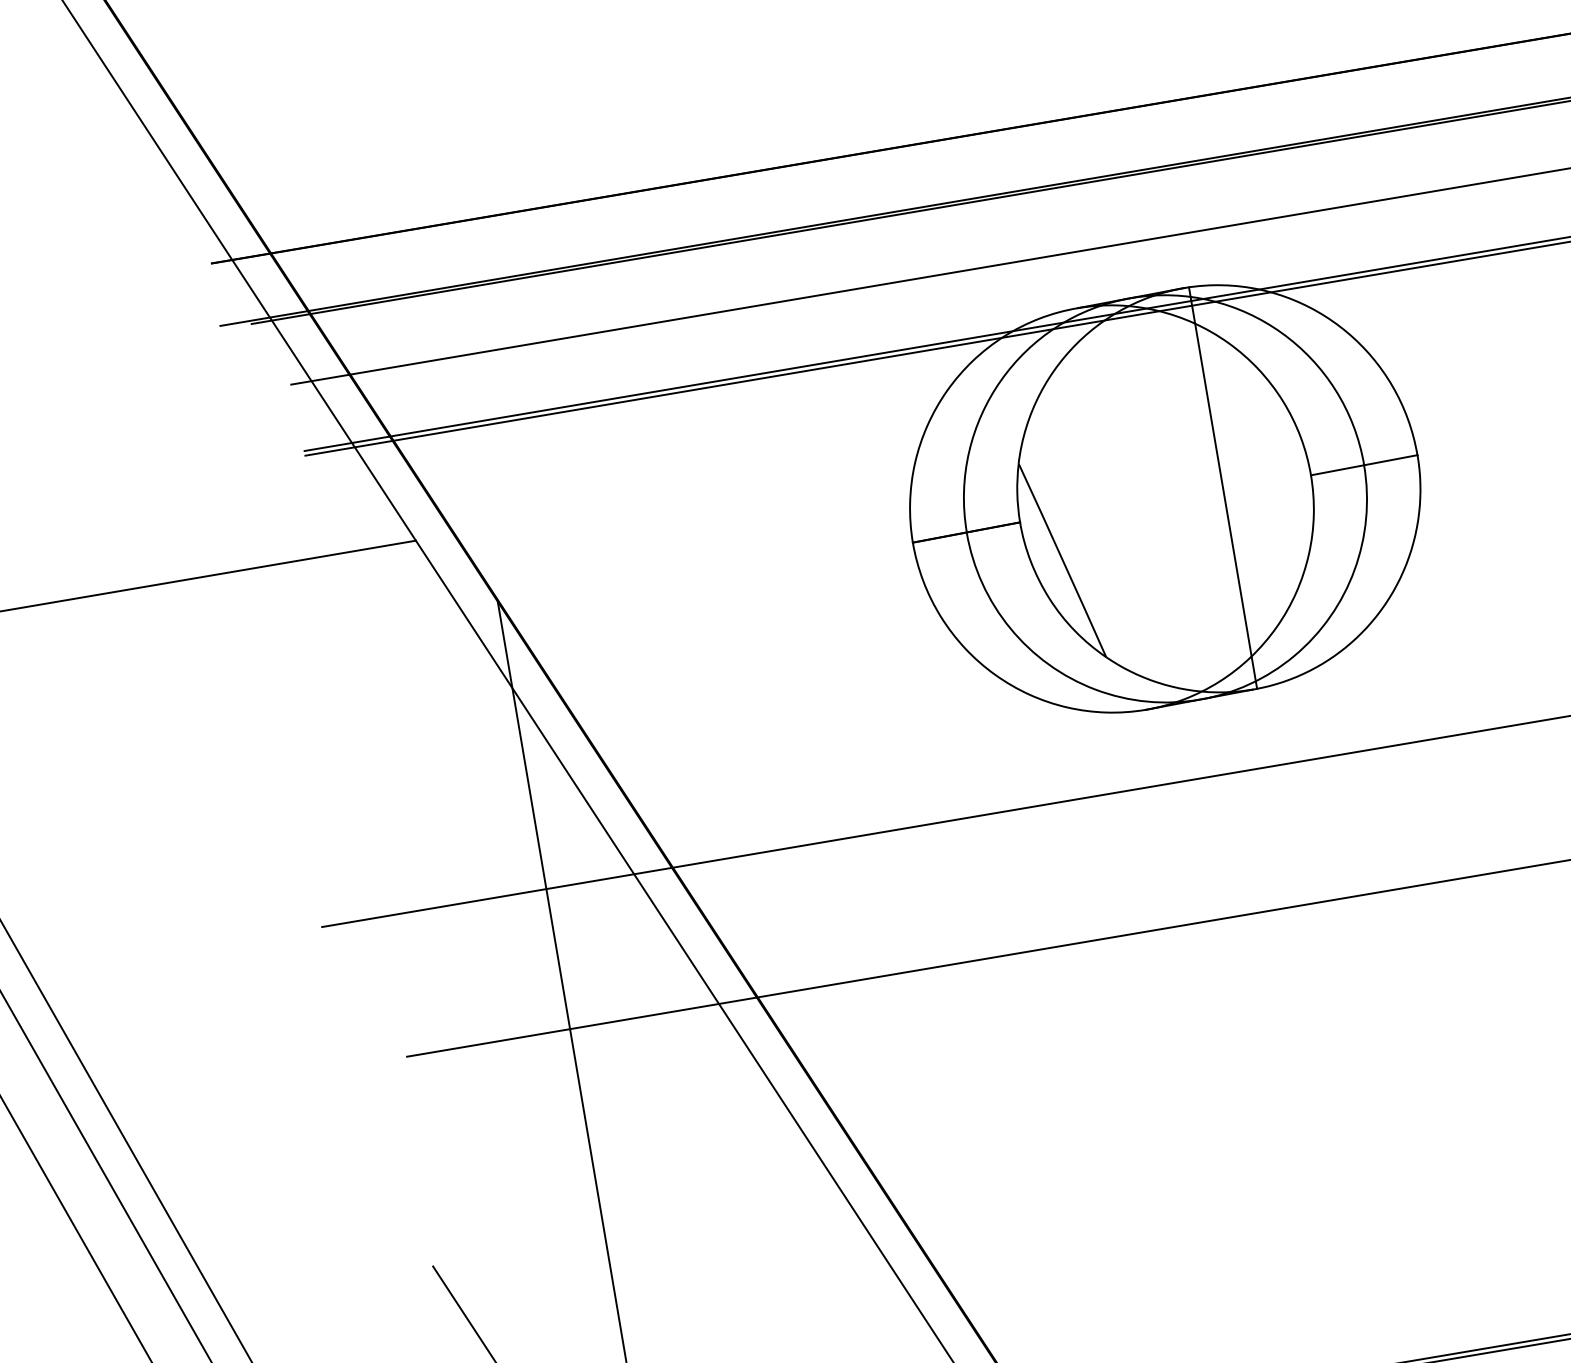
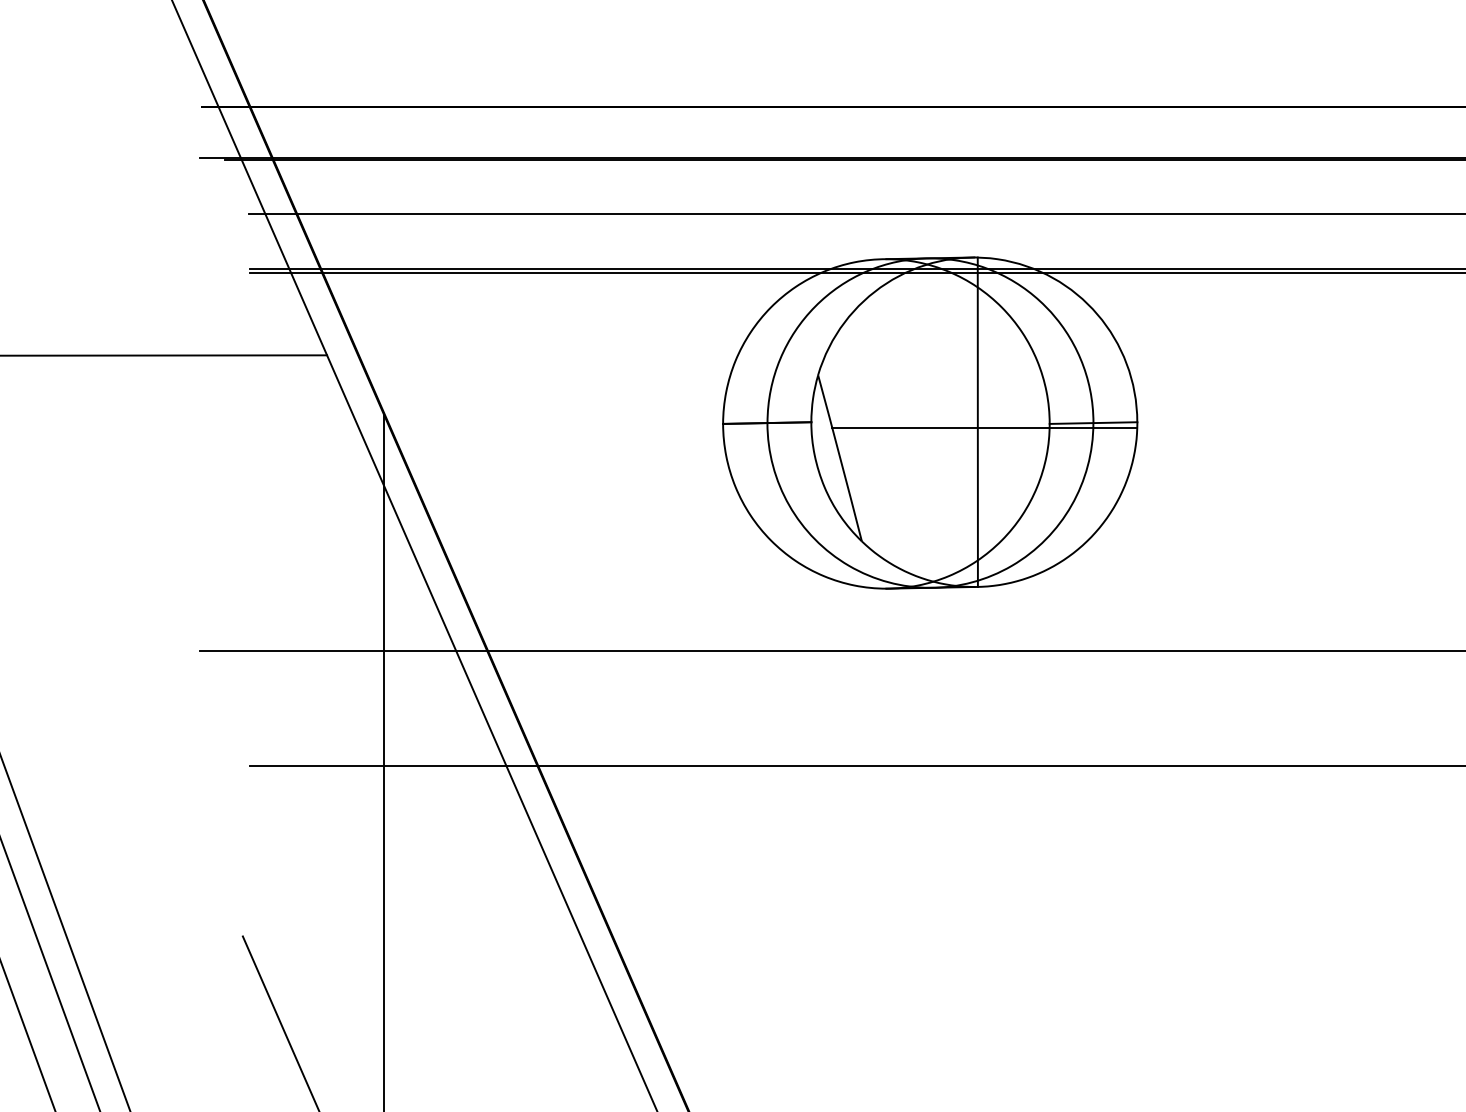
line: (1232, 493) -> (984, 427), added

